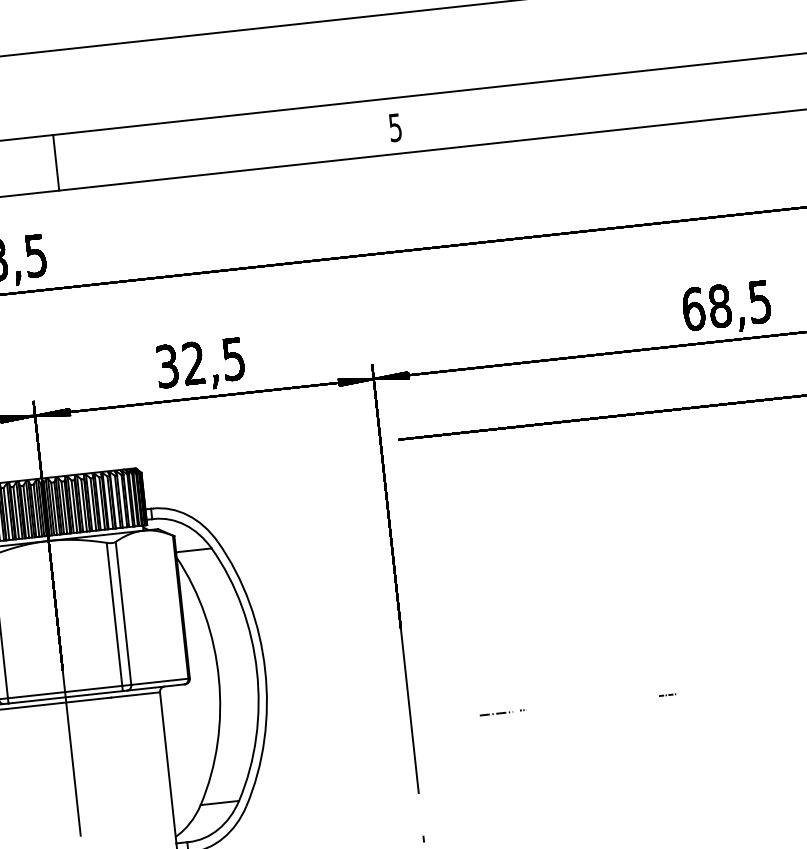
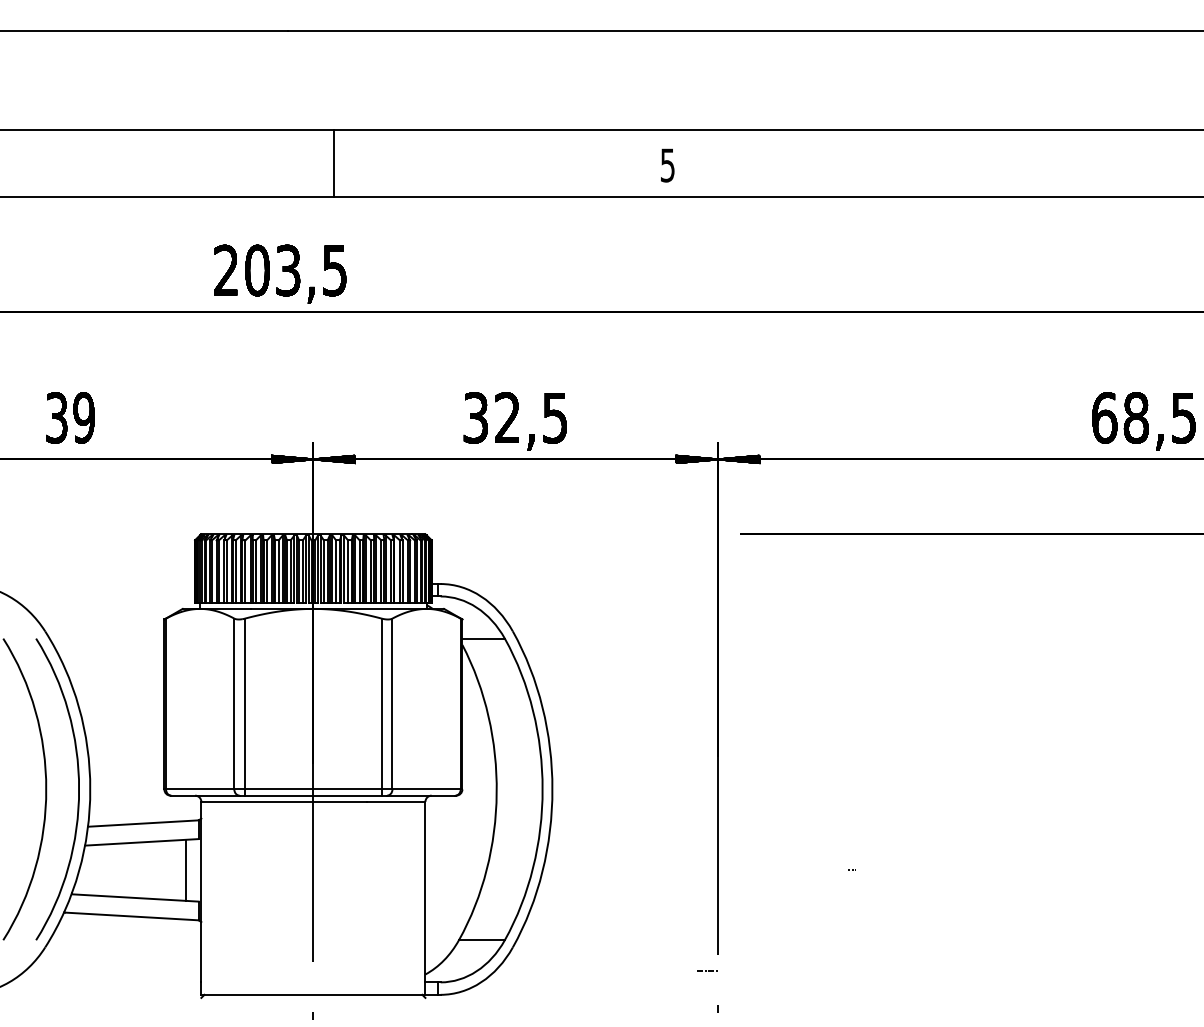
text: (395, 127) -> (667, 165), moved
line: (55, 162) -> (333, 163), moved
line: (666, 694) -> (706, 970), moved
line: (496, 713) -> (819, 870), removed

